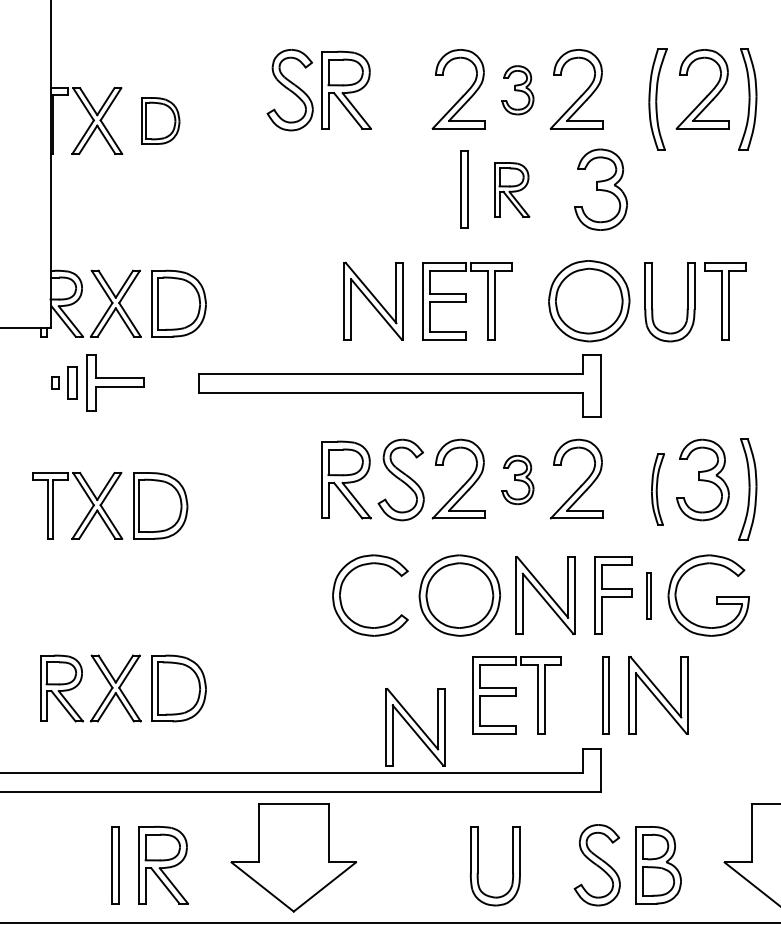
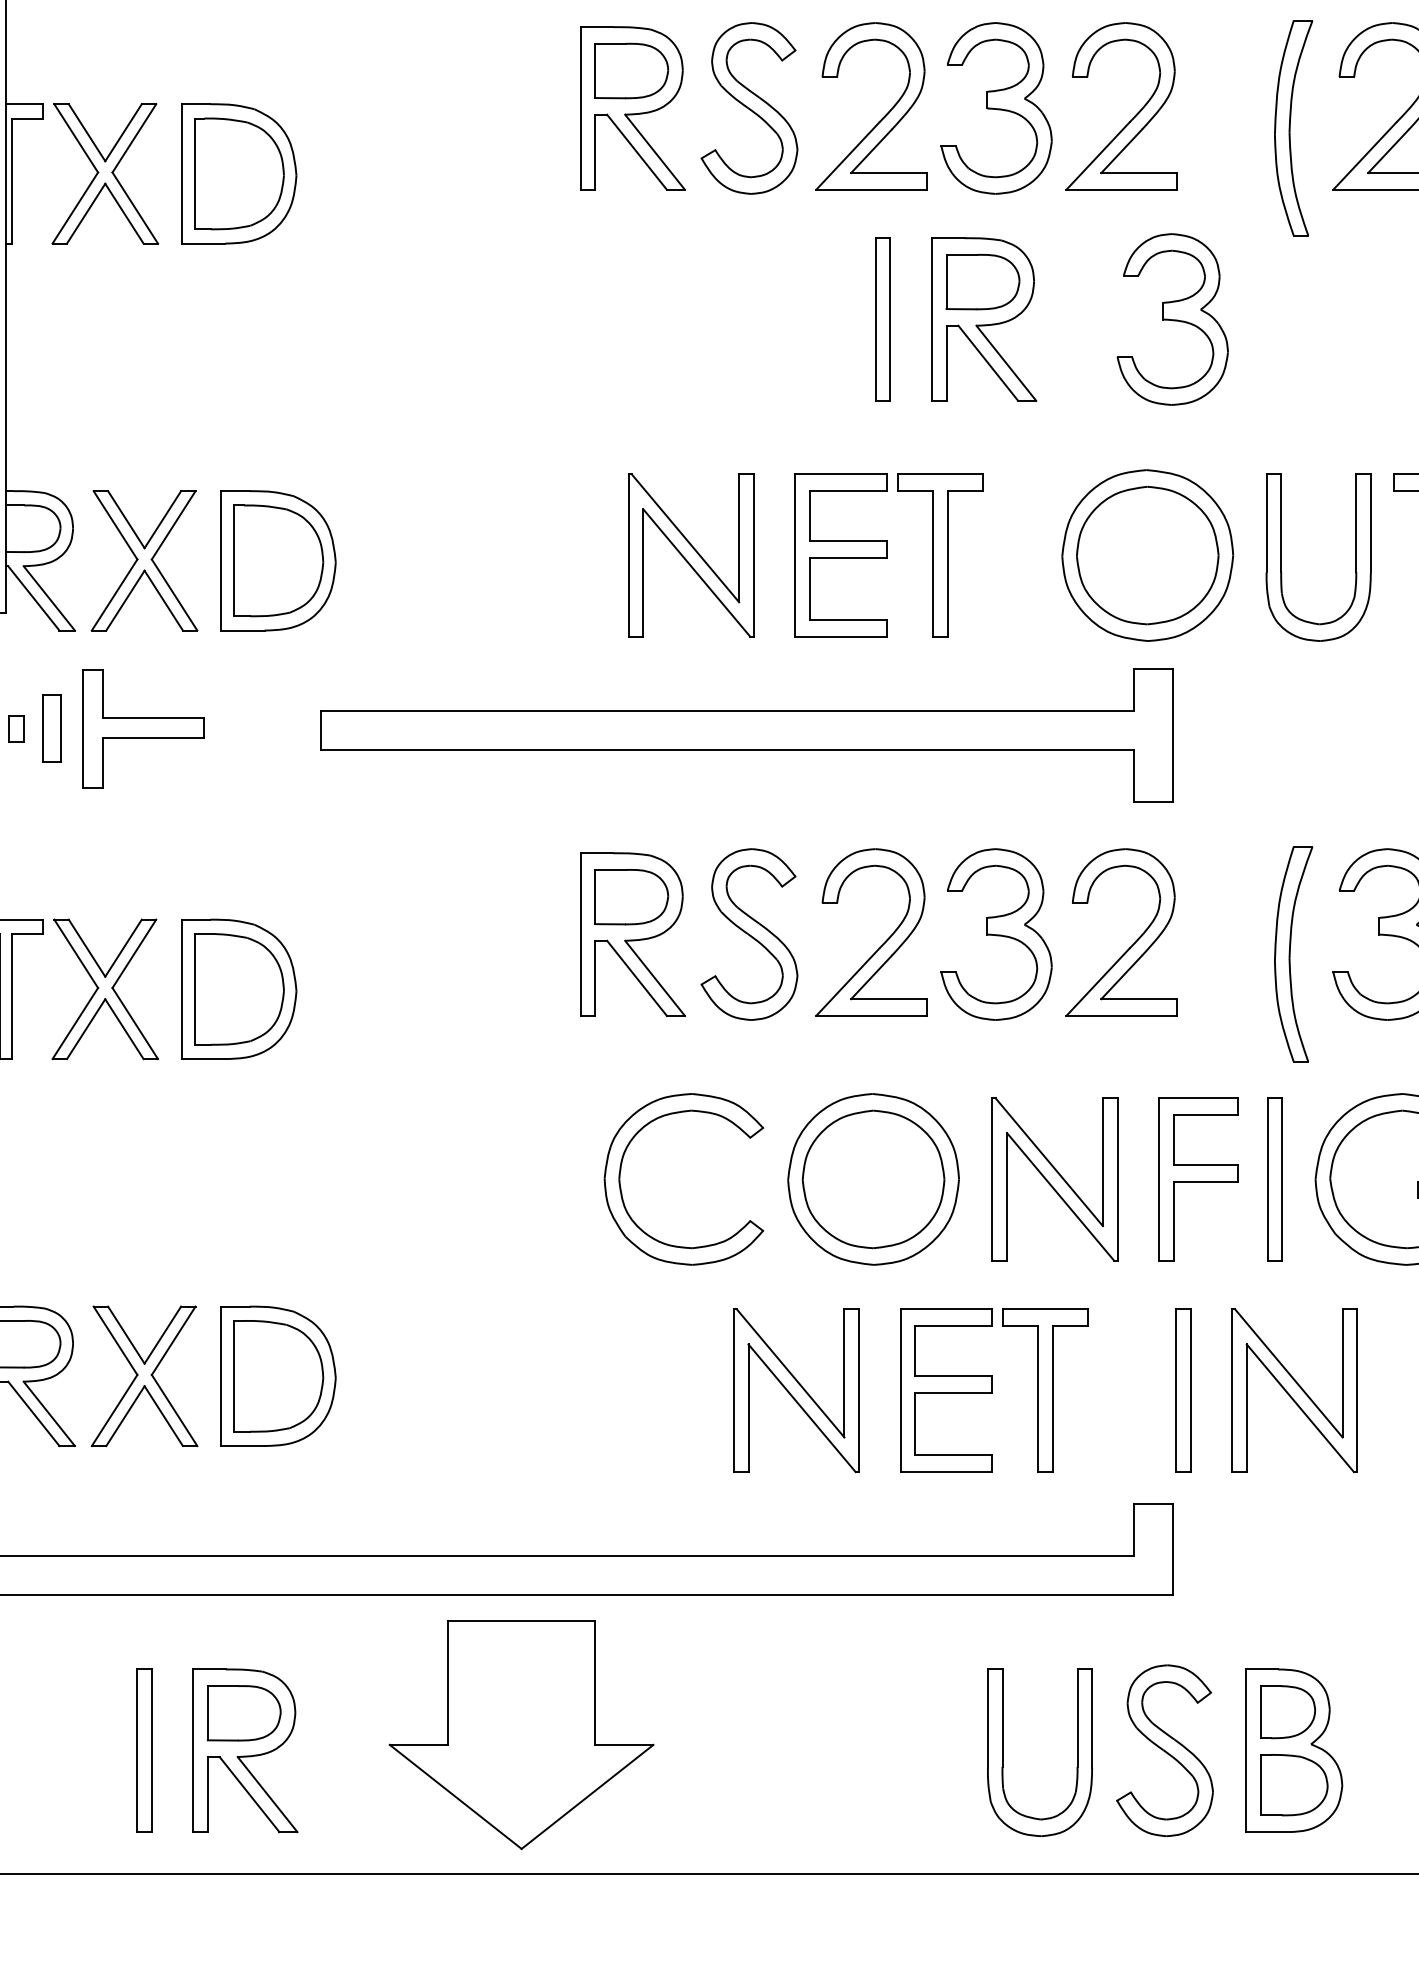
part: (289, 90) -> (747, 109), moved
part: (517, 90) -> (995, 109), size x1.67
part: (160, 120) -> (239, 172), size x1.43
part: (511, 189) -> (982, 318), size x1.43
part: (517, 479) -> (995, 933), size x1.67
part: (657, 489) -> (1292, 954), size x1.43
part: (649, 595) -> (1275, 1179), size x1.67
part: (415, 726) -> (796, 1388), moved
part: (478, 866) -> (1004, 1753), moved

